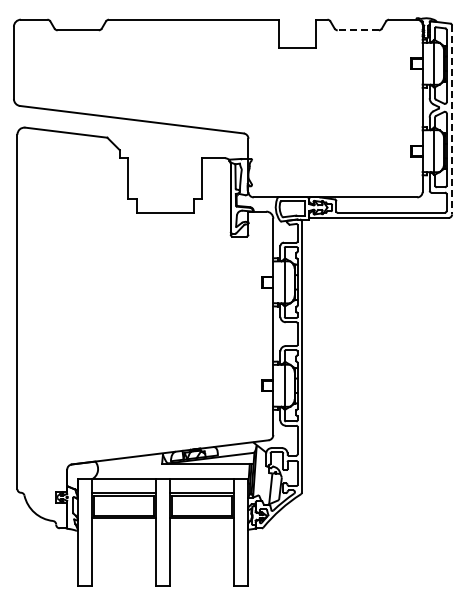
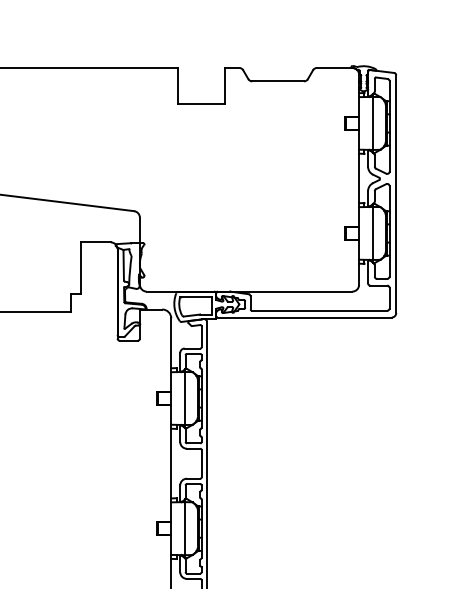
line: (358, 30) -> (278, 81), dashed -> solid
line: (452, 120) -> (396, 194), dashed -> solid

